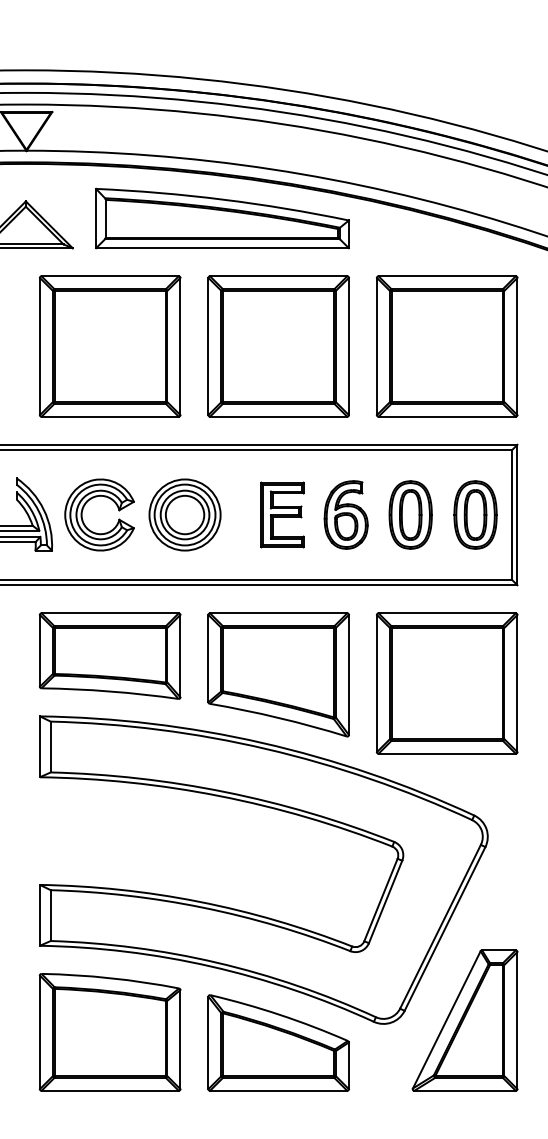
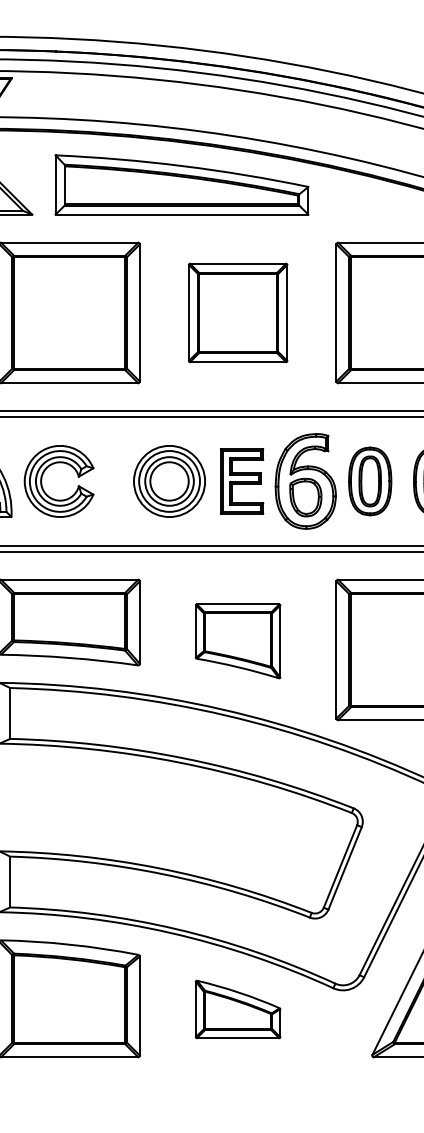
part: (278, 346) -> (238, 312), size x0.7
part: (184, 514) -> (169, 480), moved
part: (345, 514) -> (305, 480), size x1.4
part: (278, 674) -> (238, 640), size x0.6
part: (278, 1042) -> (238, 1008), size x0.6

